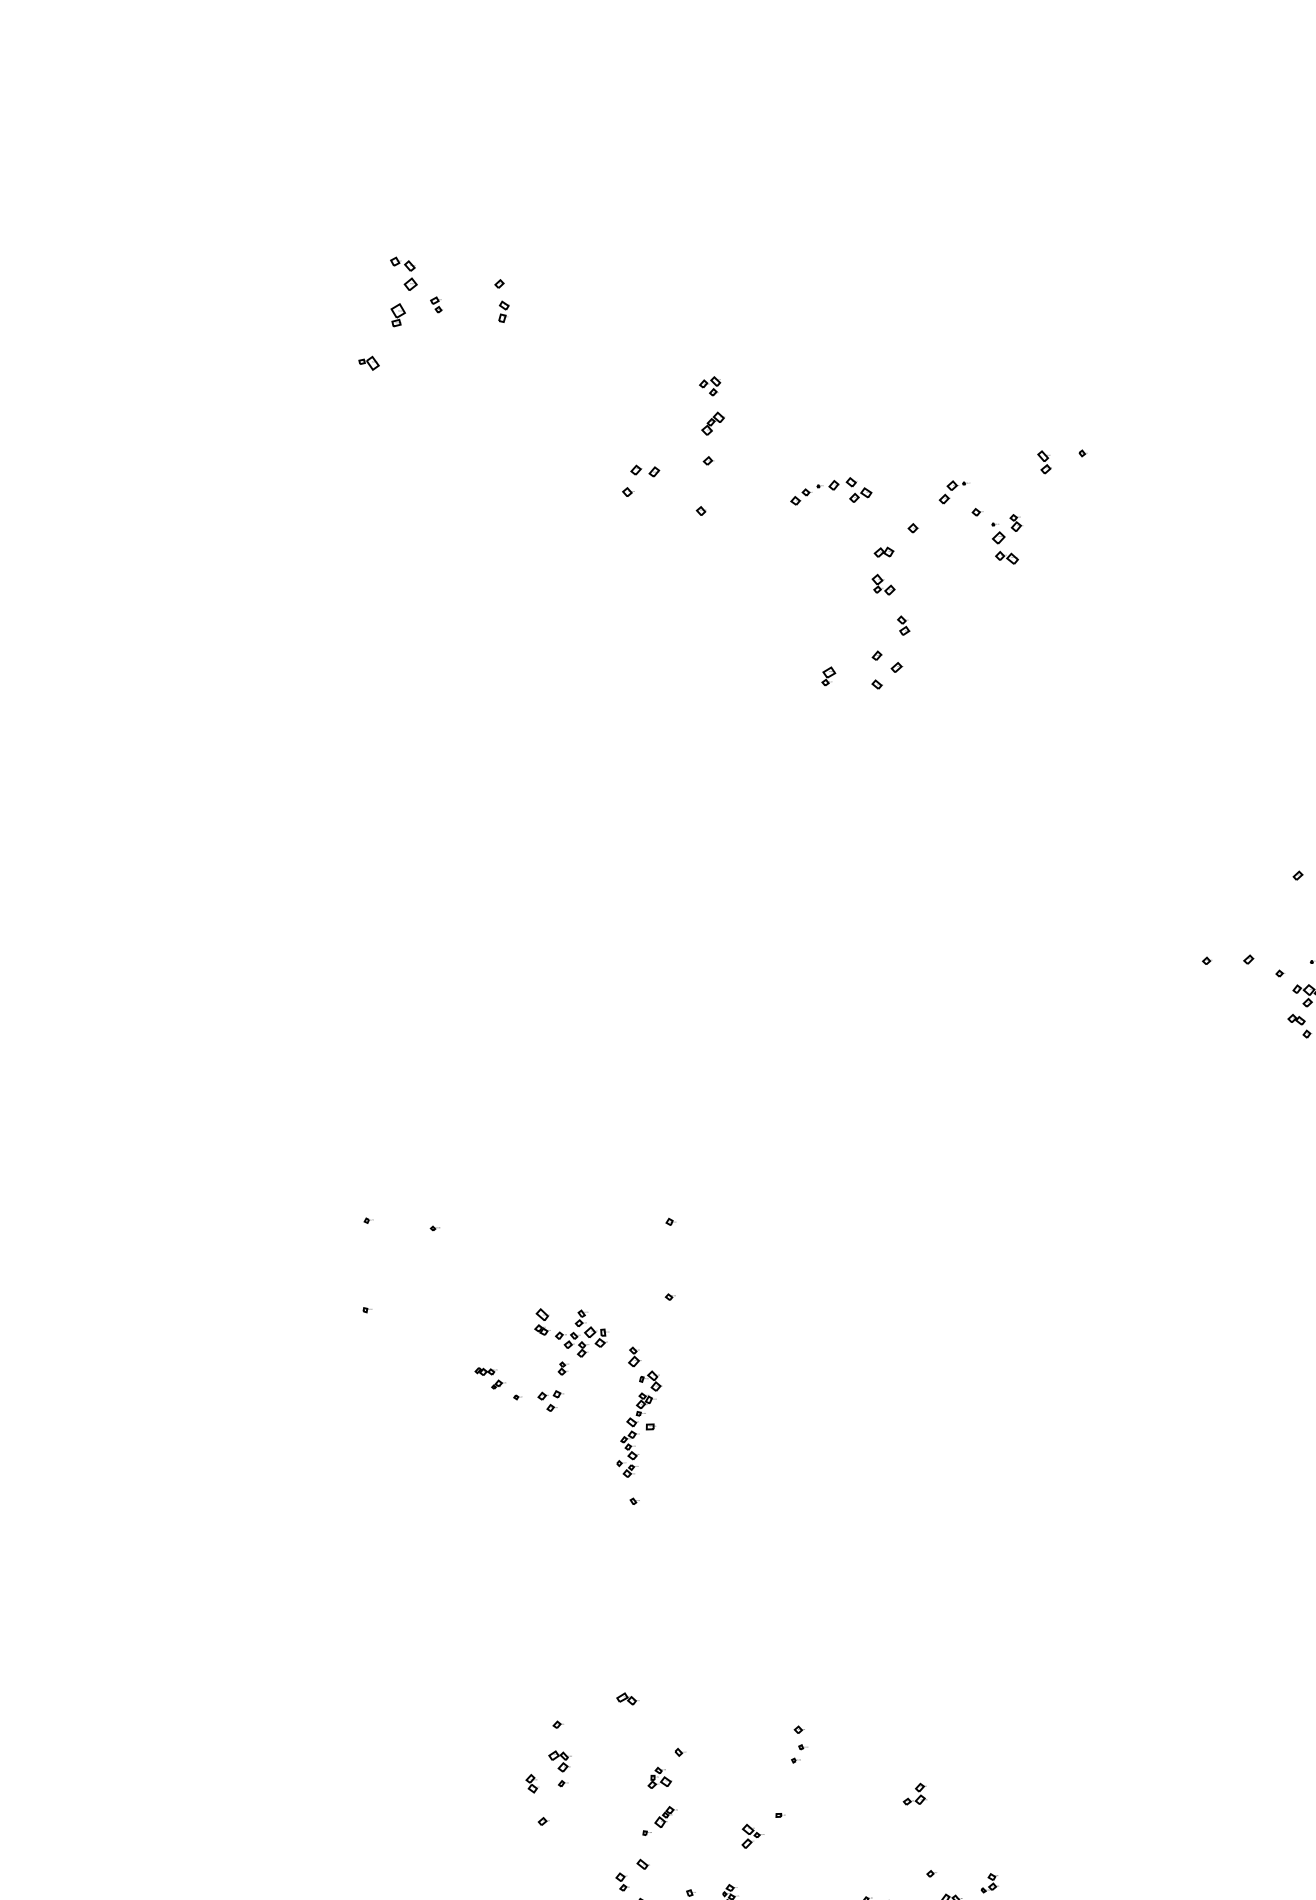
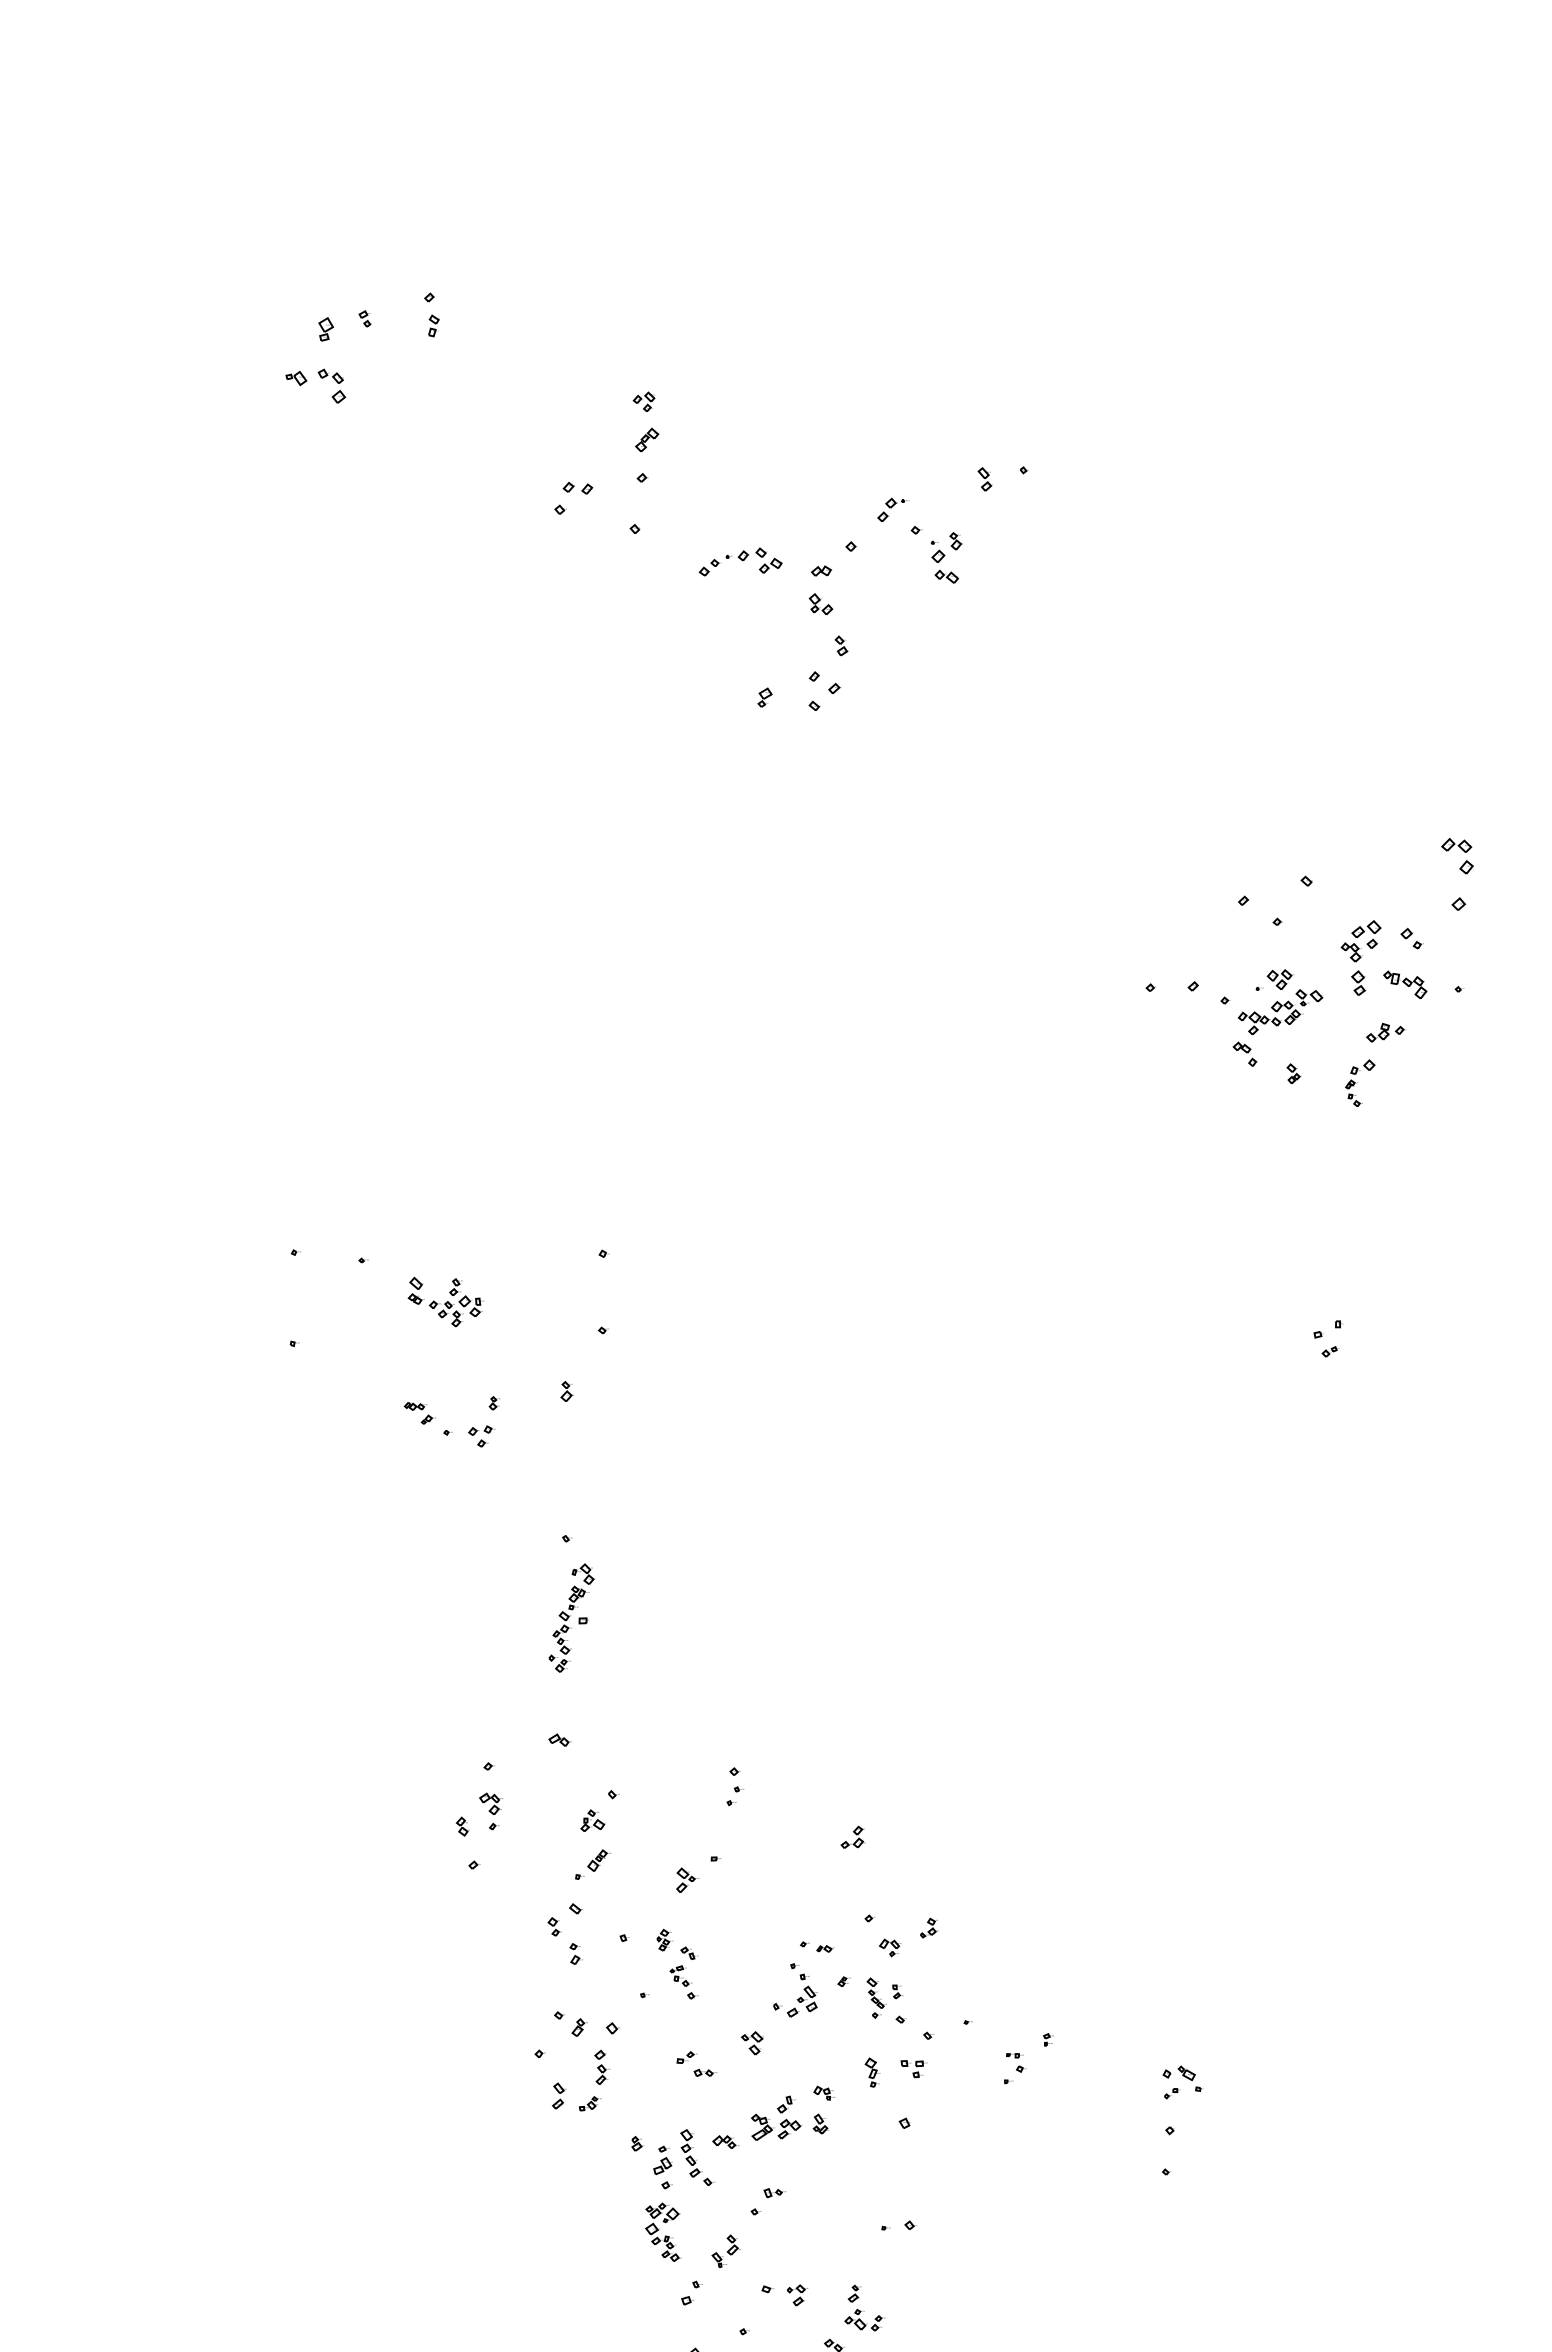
part: (403, 273) -> (331, 385), moved
part: (831, 490) -> (740, 561), moved
part: (571, 1332) -> (445, 1301), moved
part: (638, 1423) -> (571, 1617), moved

